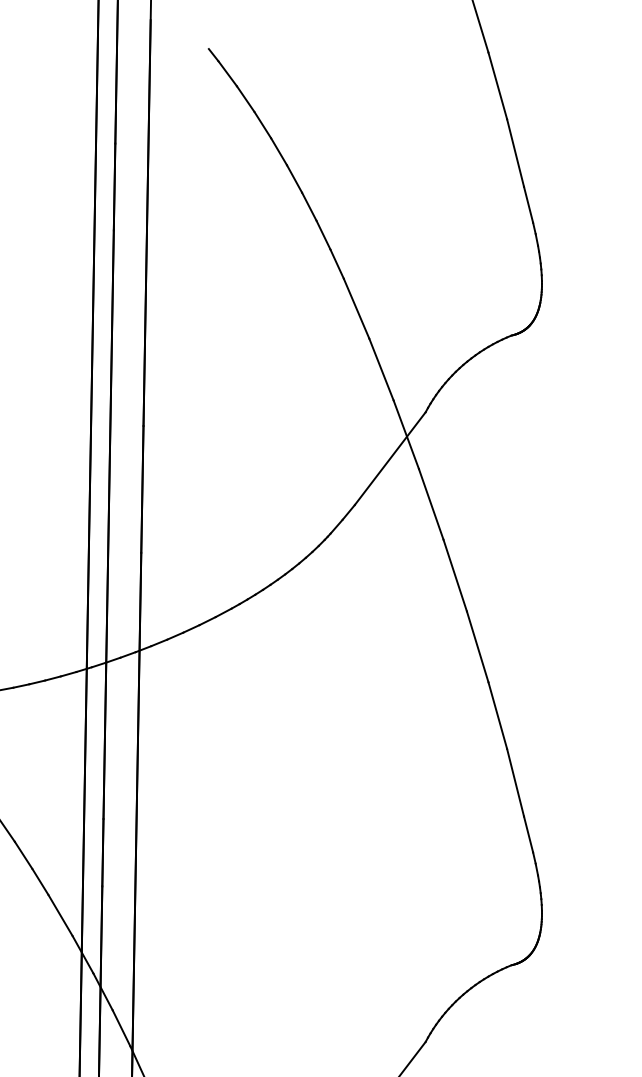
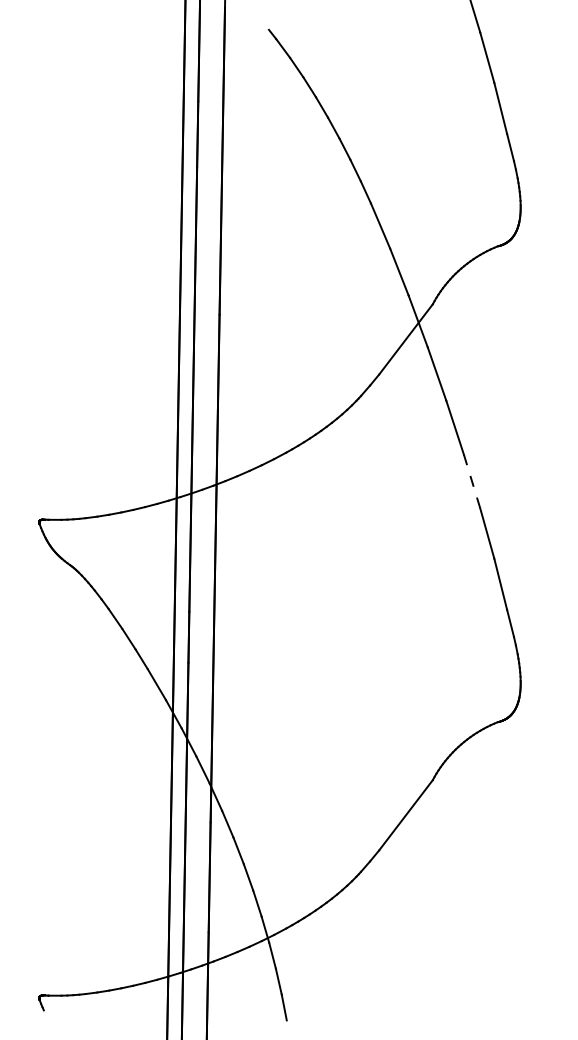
line: (478, 646) -> (472, 481), solid -> dashed

